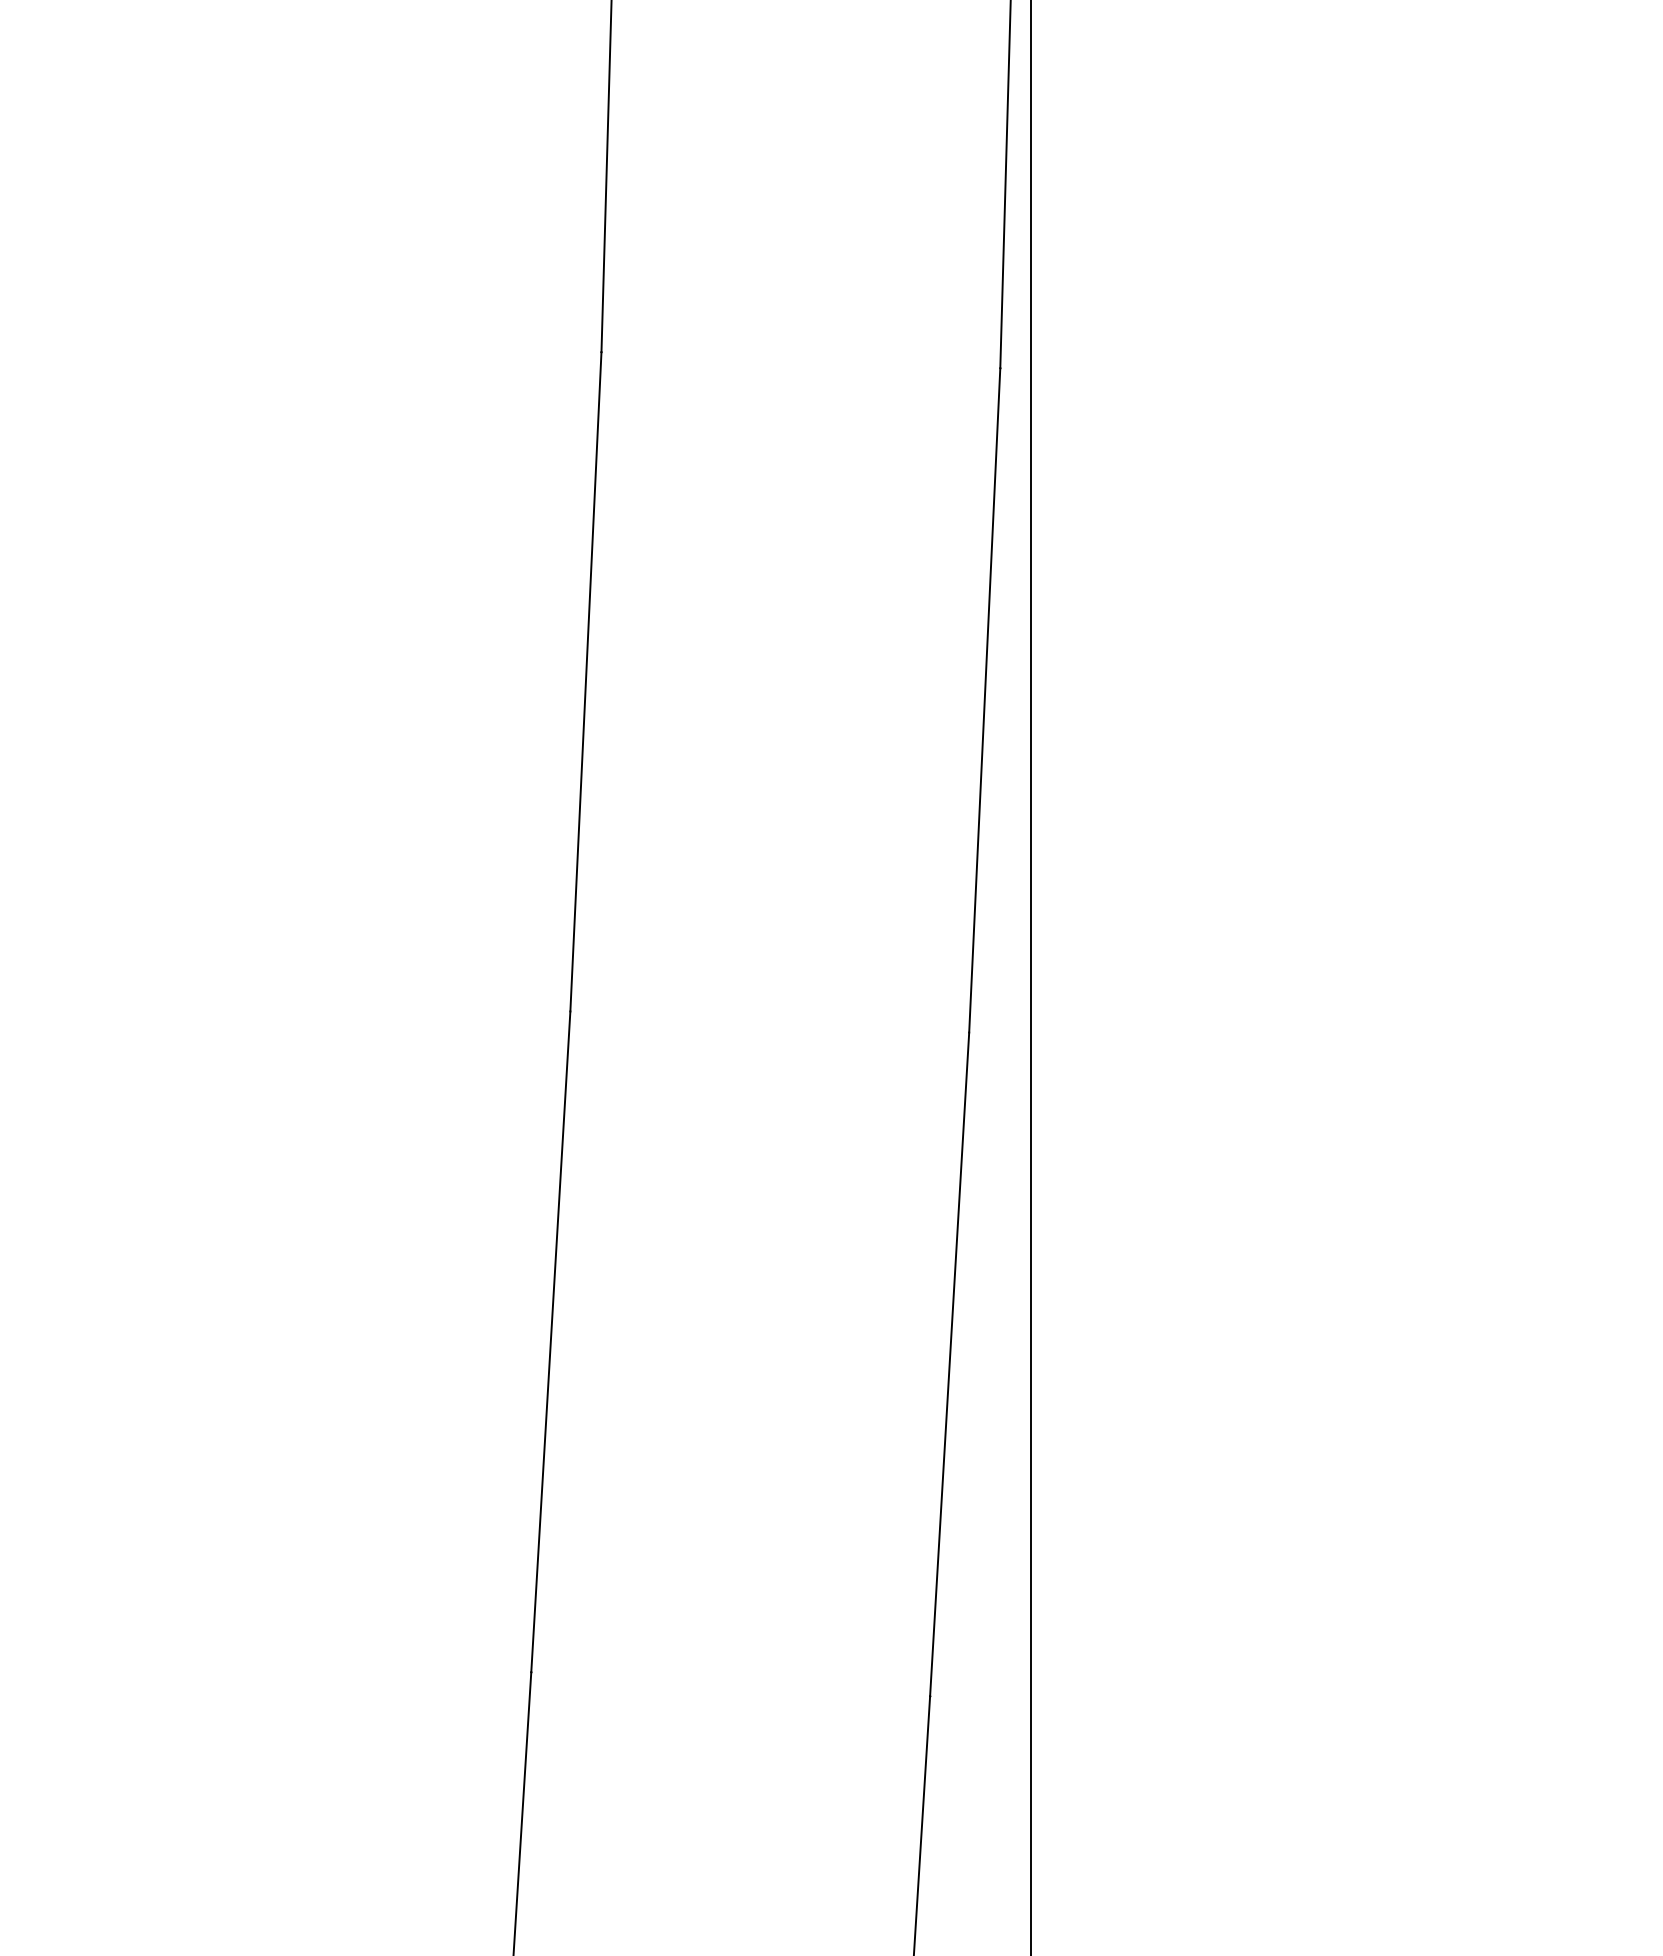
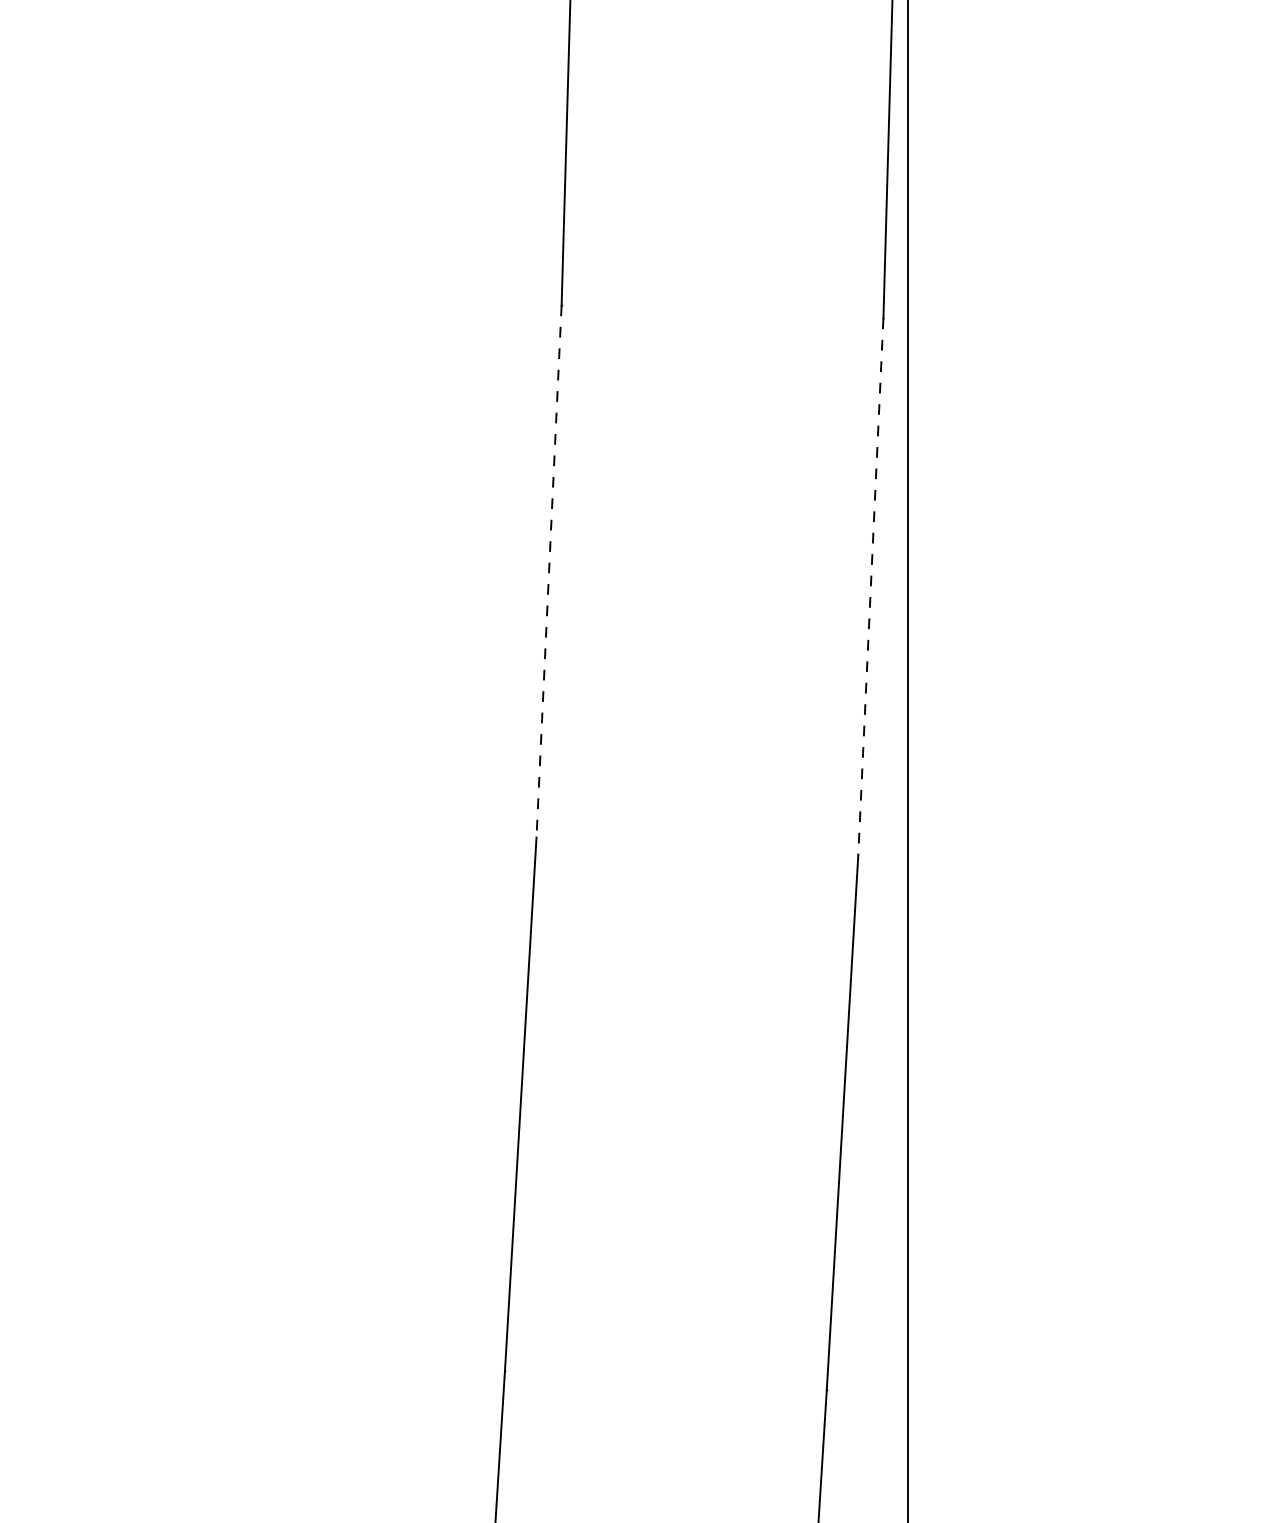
line: (585, 682) -> (548, 572), solid -> dashed
line: (984, 700) -> (870, 586), solid -> dashed

